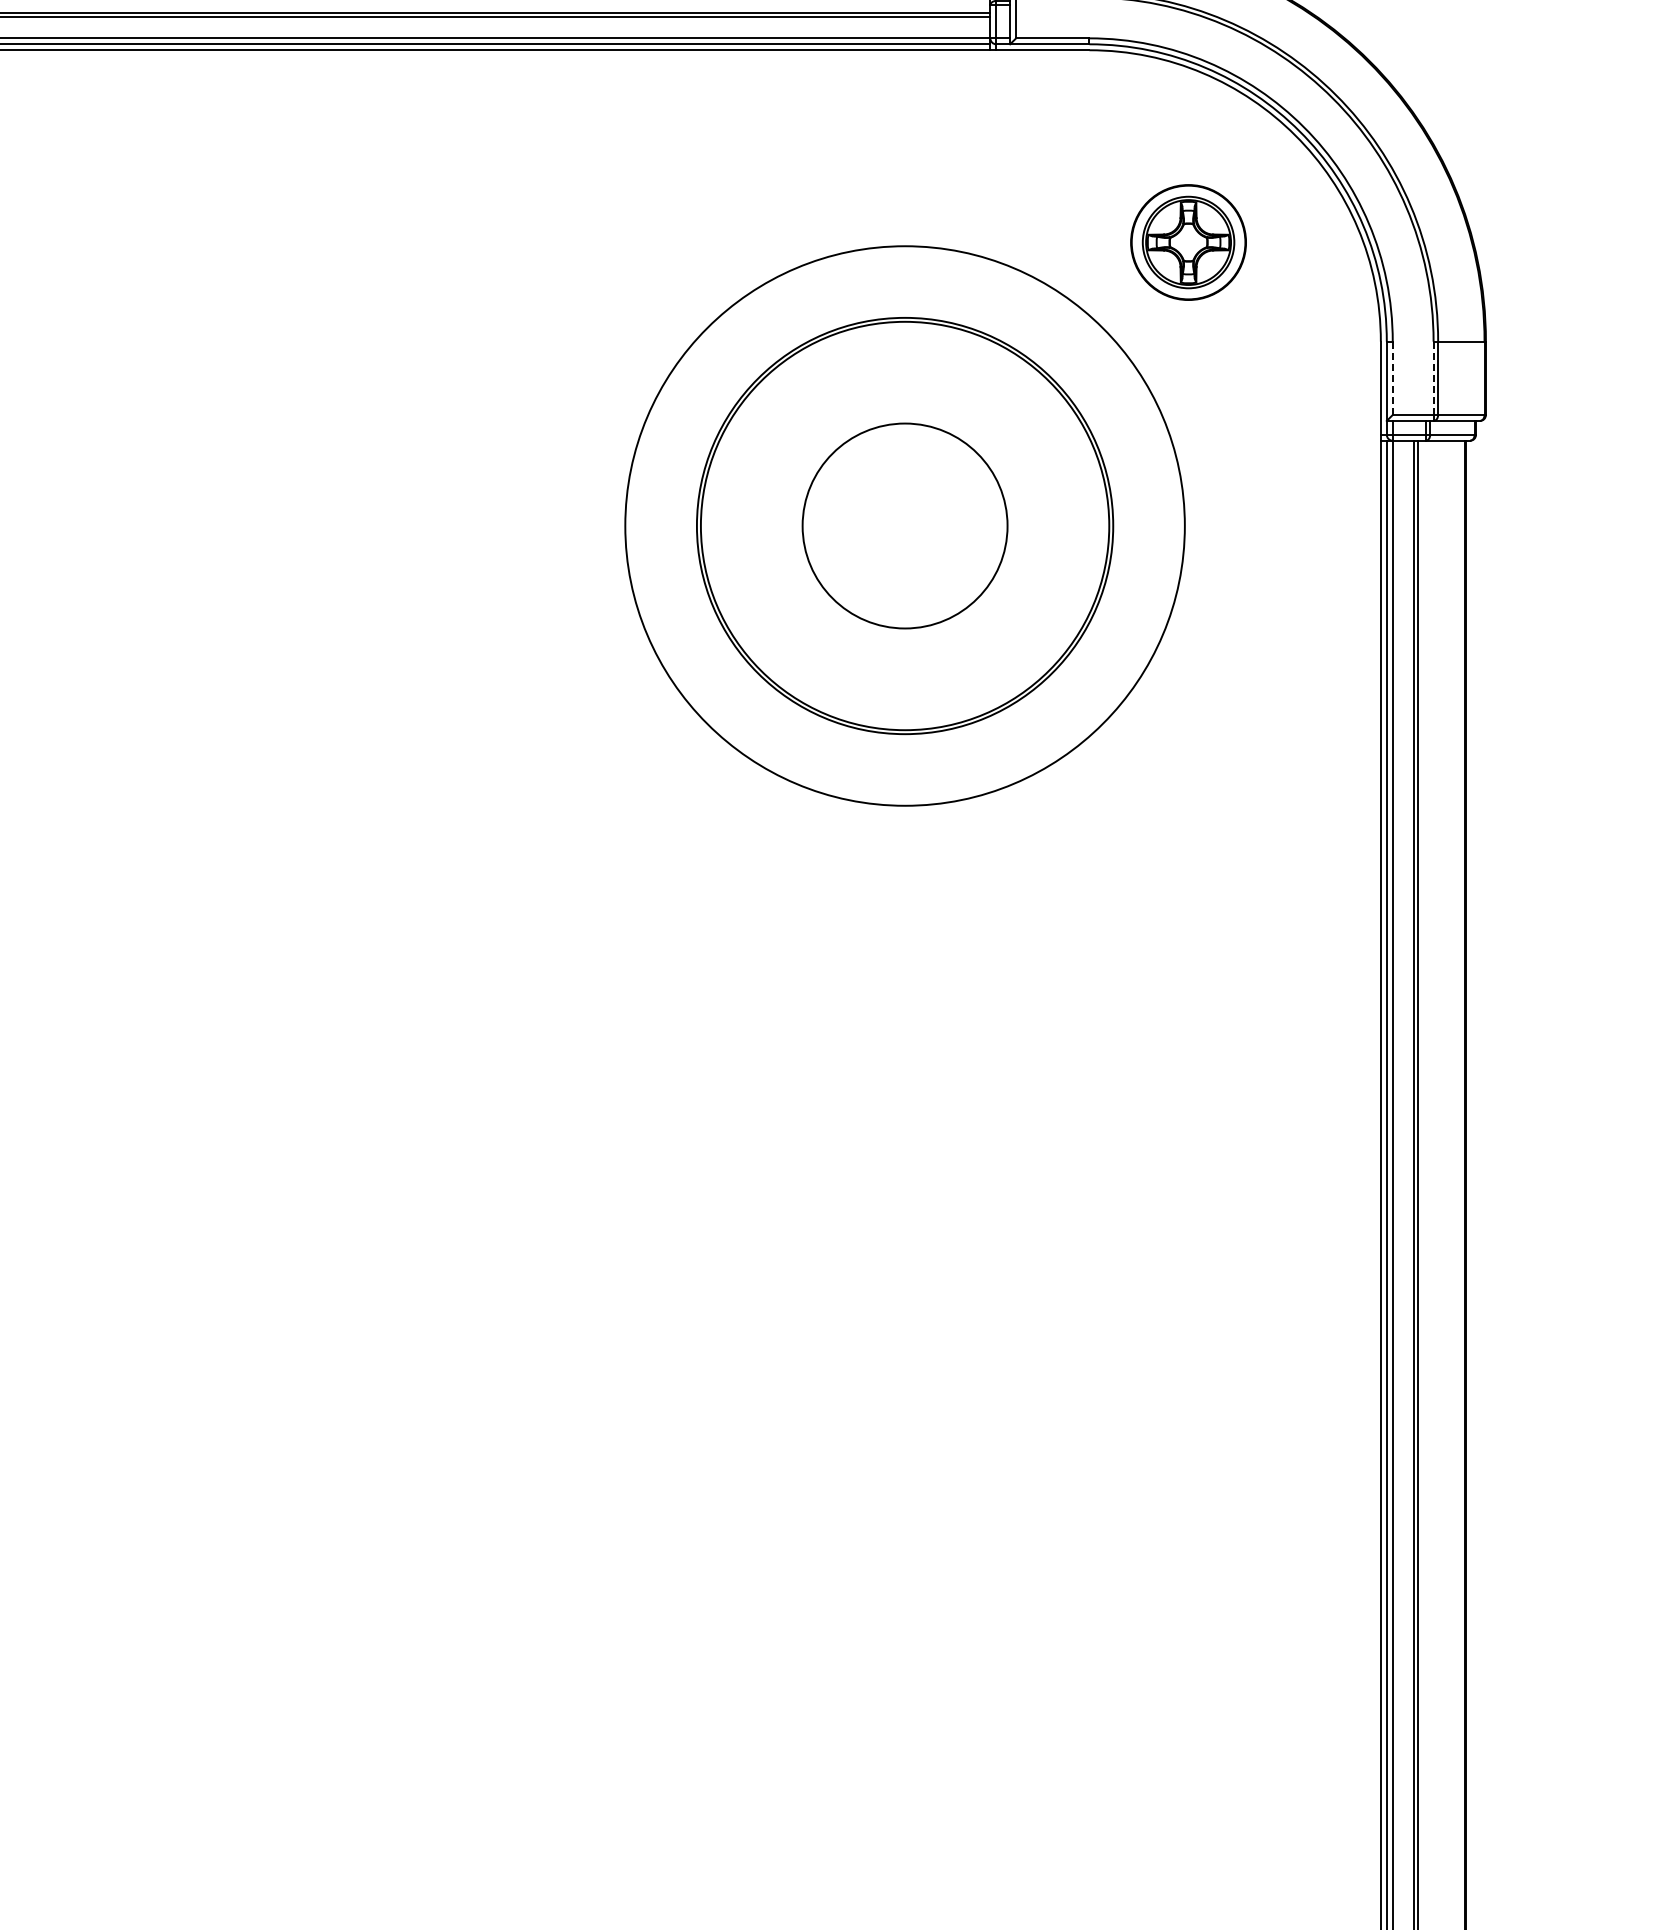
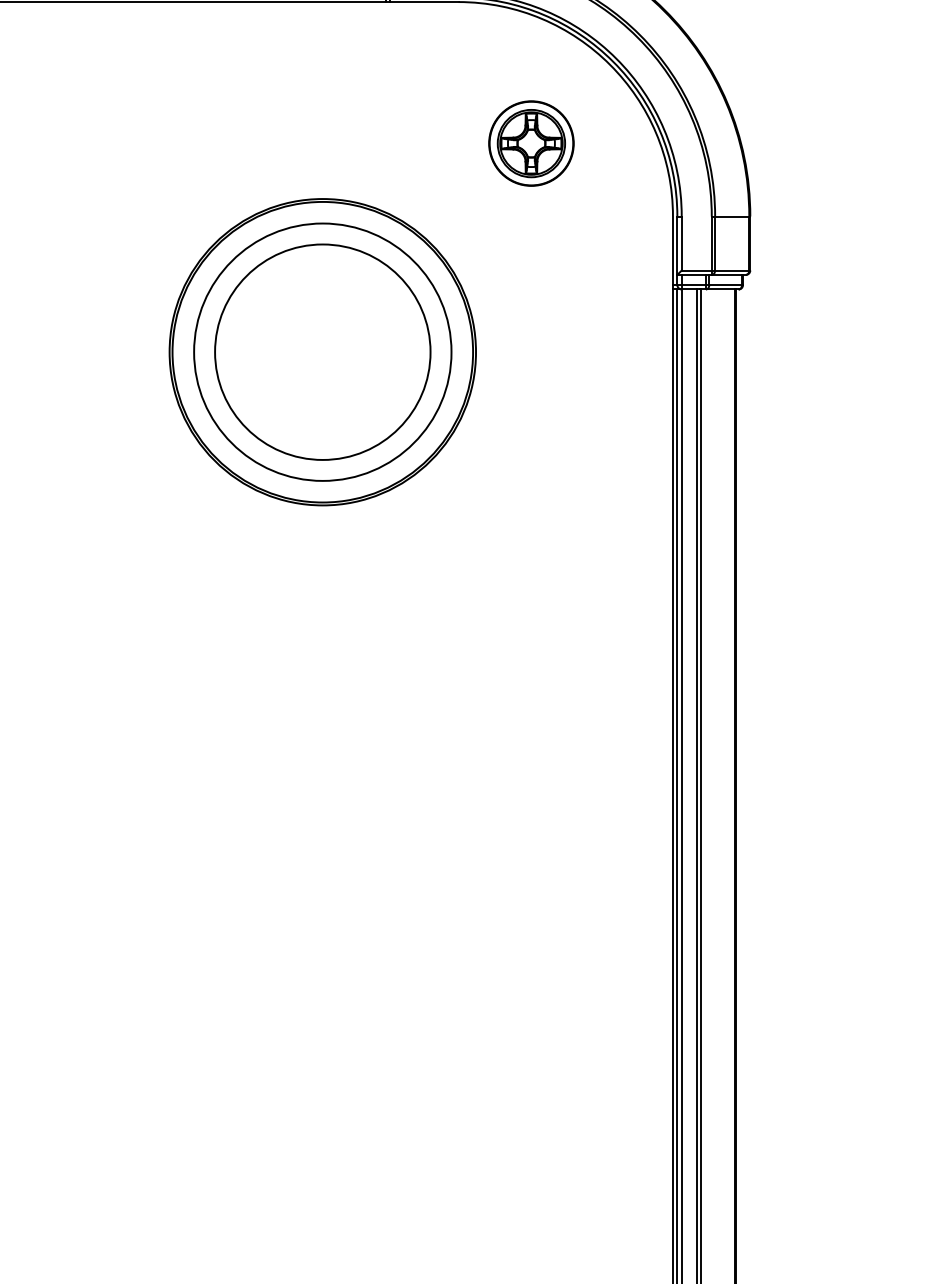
line: (1392, 378) -> (681, 243), dashed -> solid
line: (1433, 378) -> (711, 243), dashed -> solid
circle: (904, 525) -> (322, 351), size x0.62
circle: (904, 525) -> (322, 351), size x1.43

